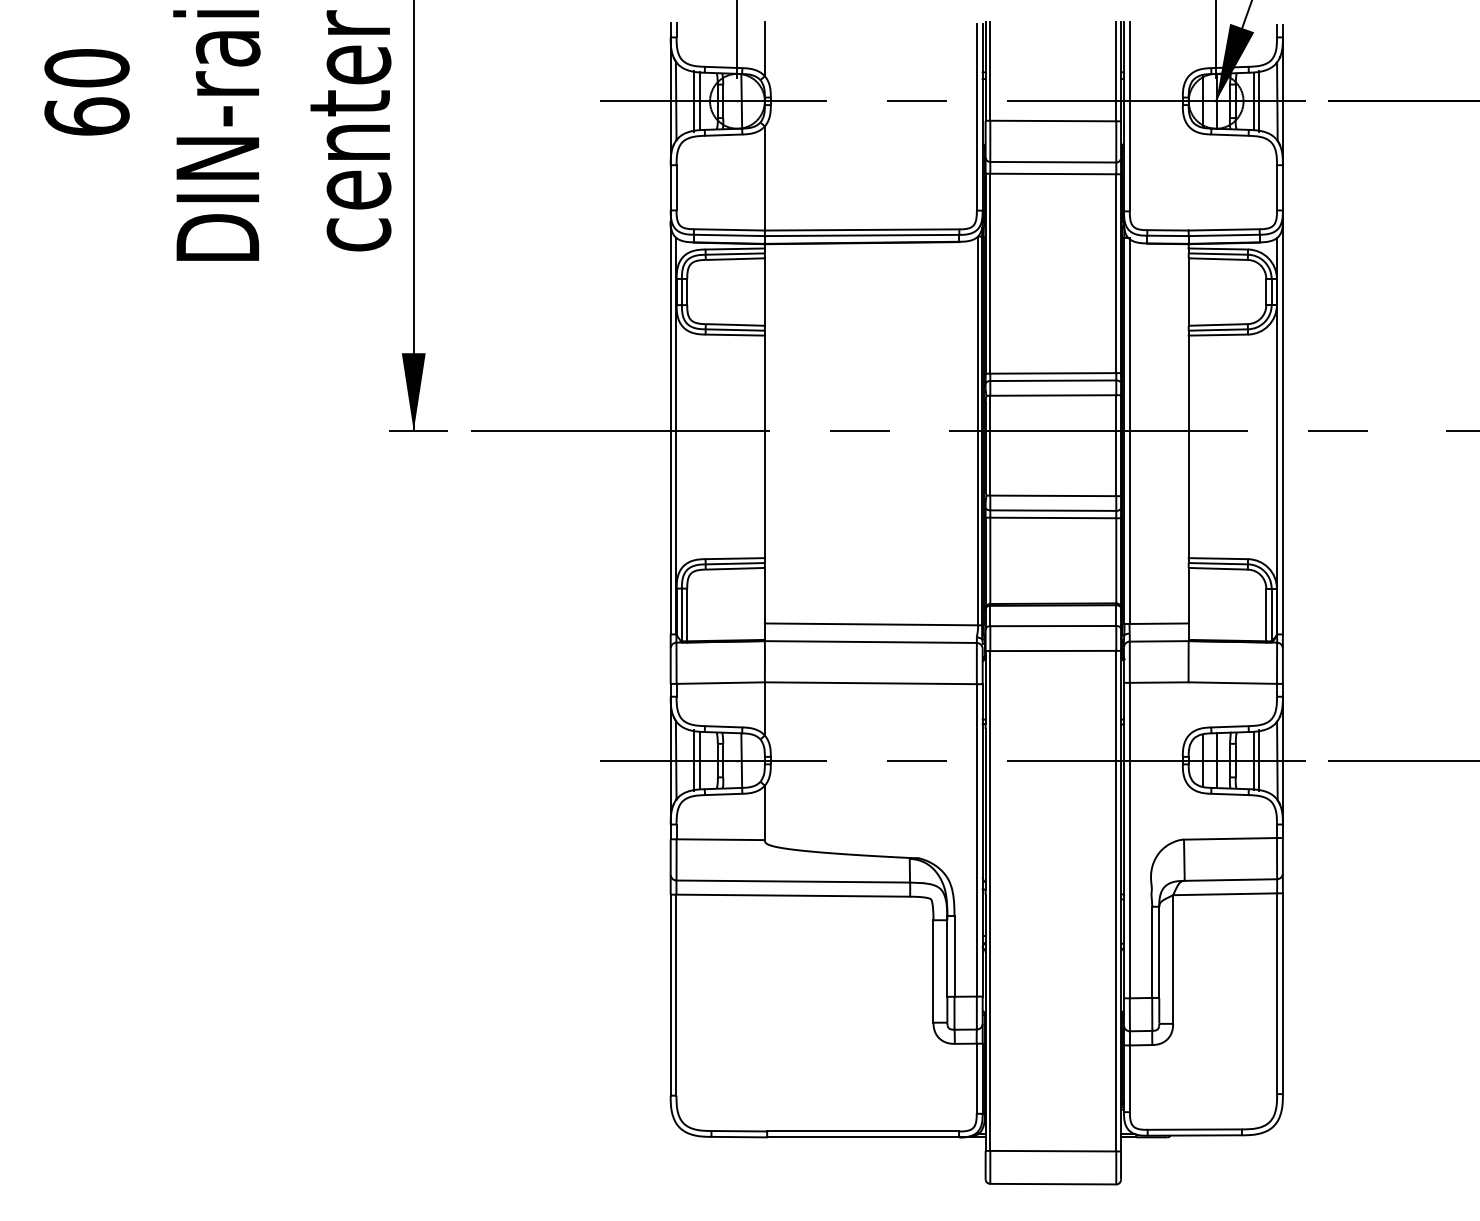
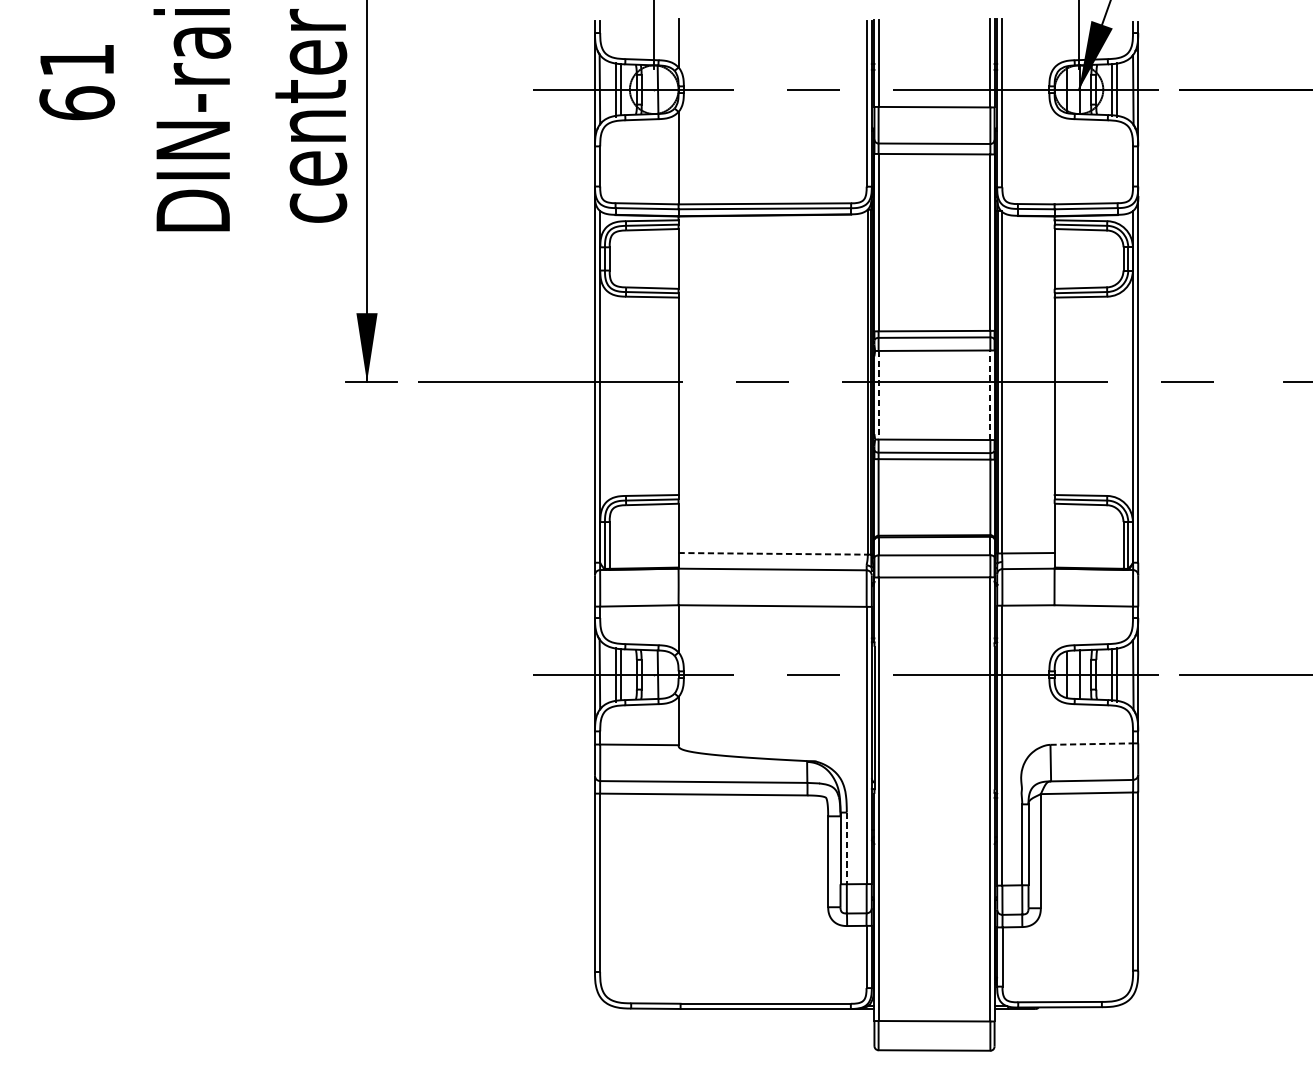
text: (86, 68) -> (76, 60), 60 -> 61
line: (990, 445) -> (878, 395), solid -> dashed
line: (1116, 445) -> (990, 395), solid -> dashed
line: (871, 624) -> (773, 553), solid -> dashed
line: (1230, 838) -> (1091, 743), solid -> dashed
line: (954, 956) -> (846, 848), solid -> dashed

